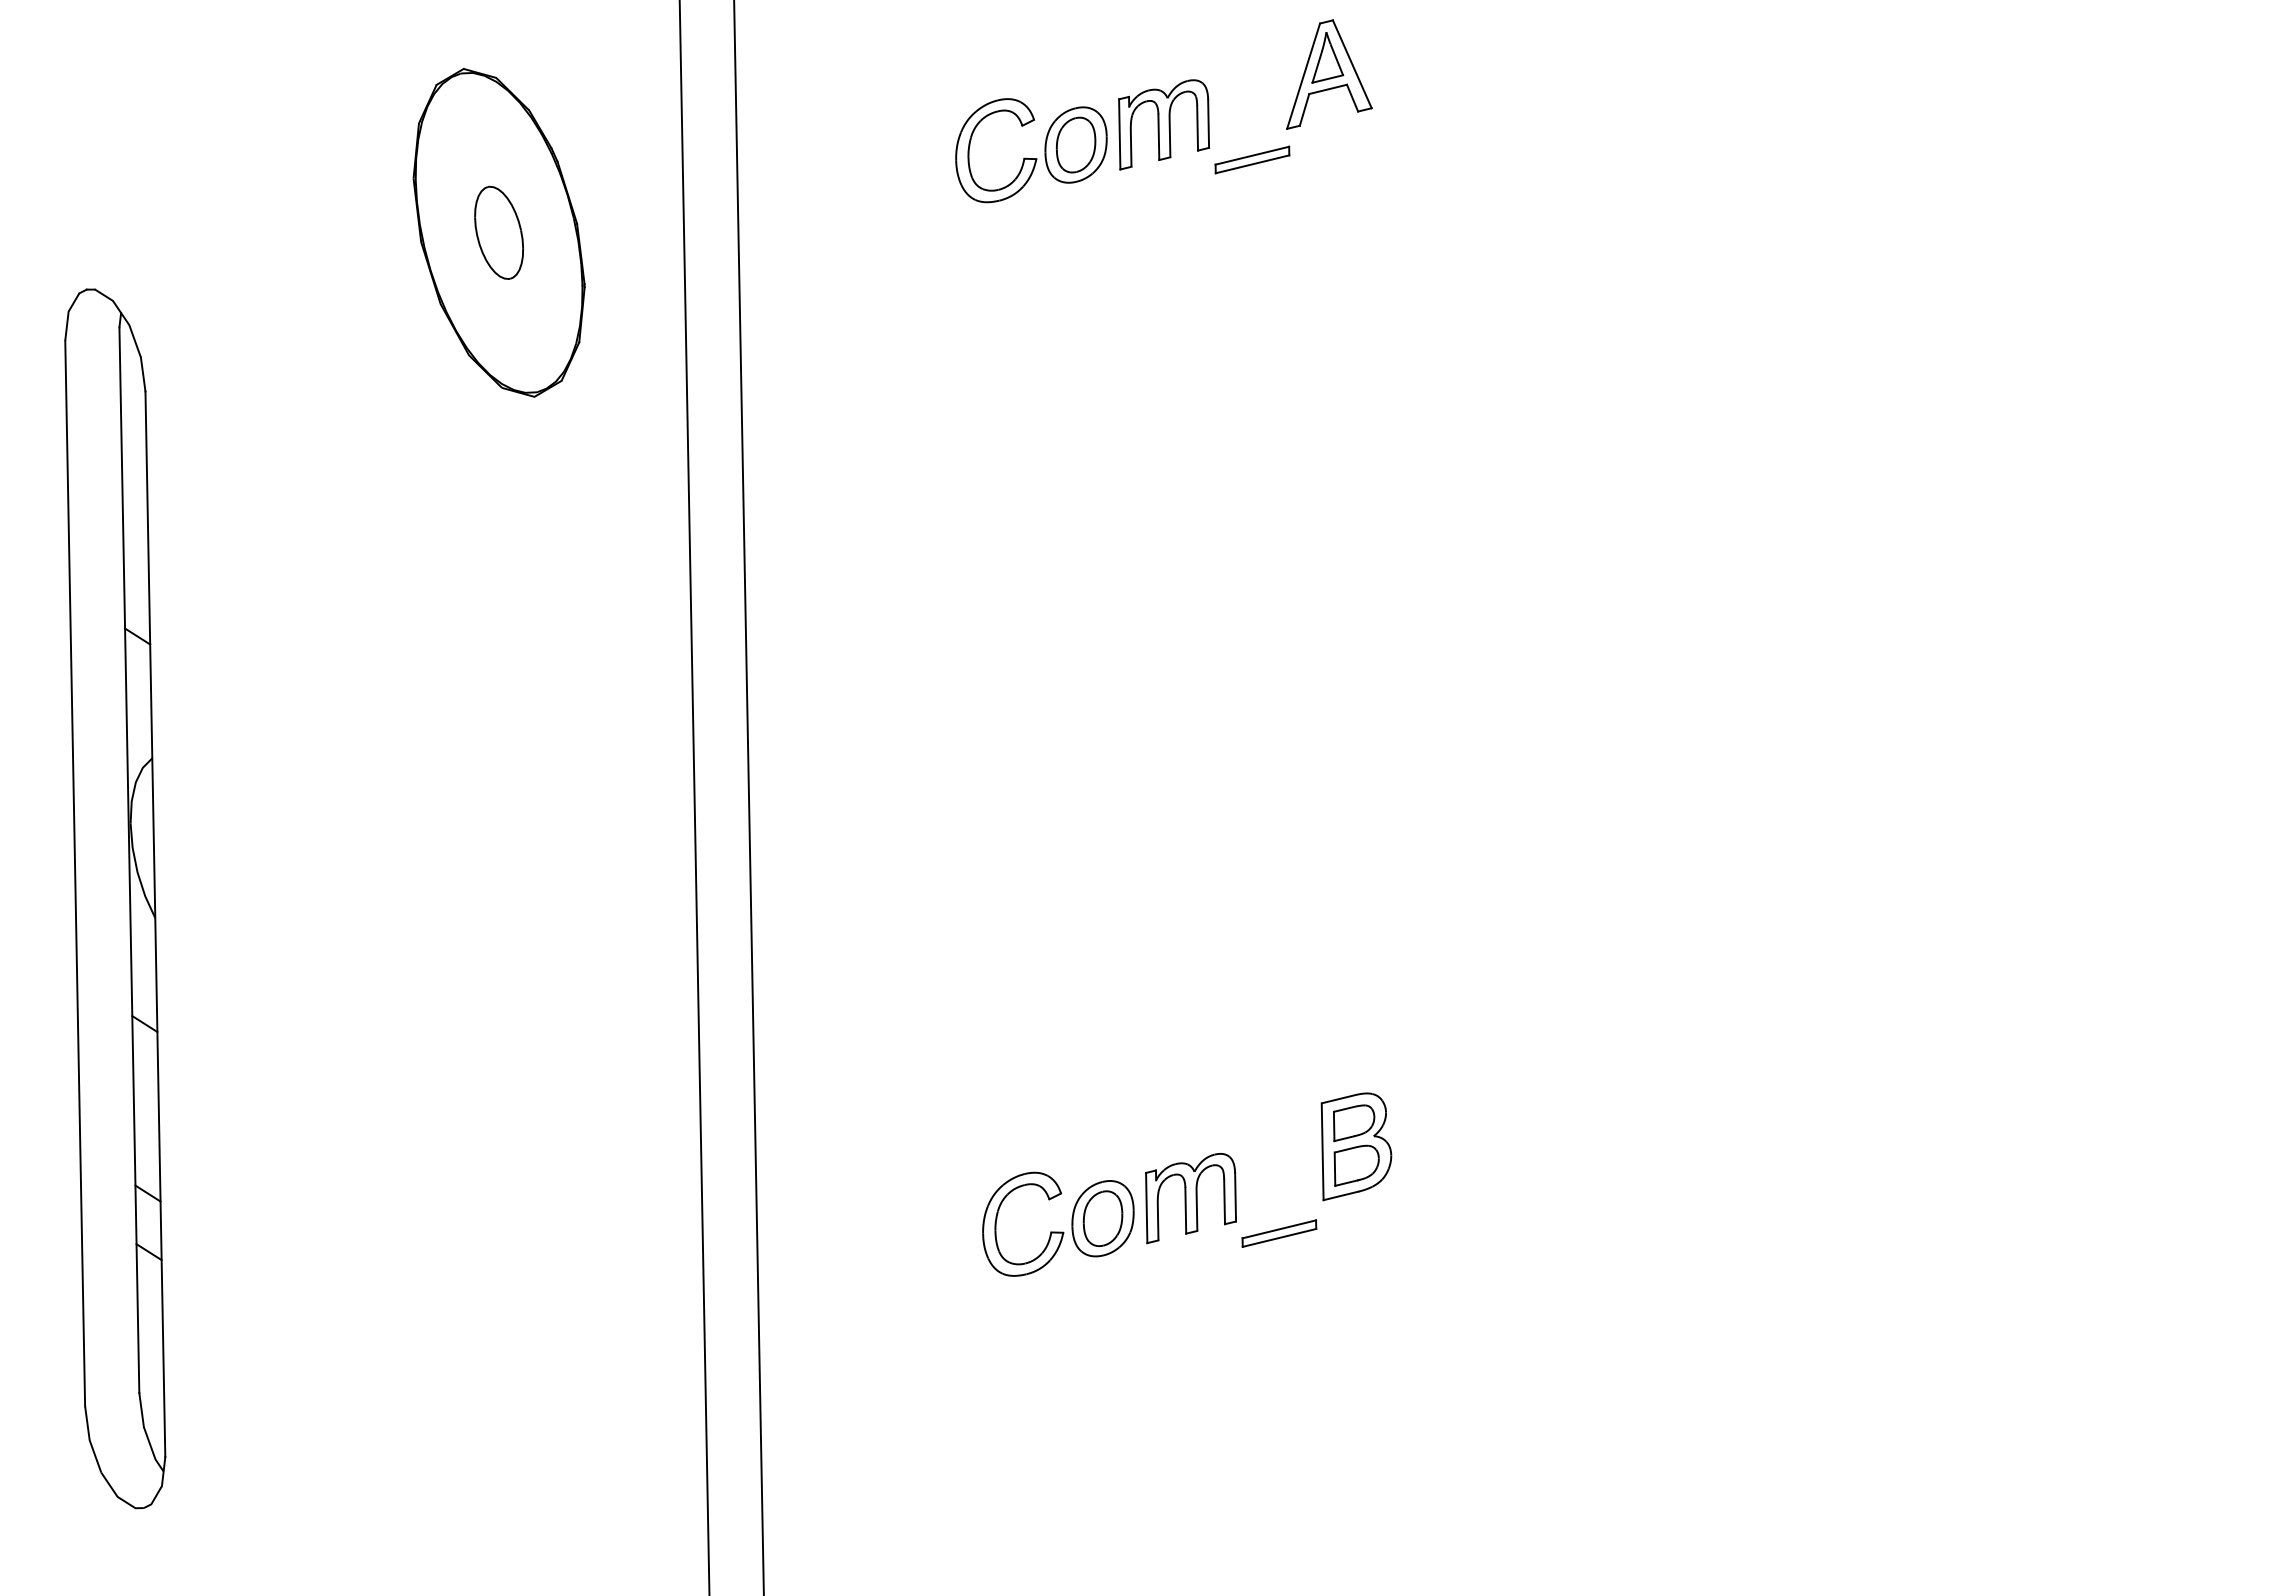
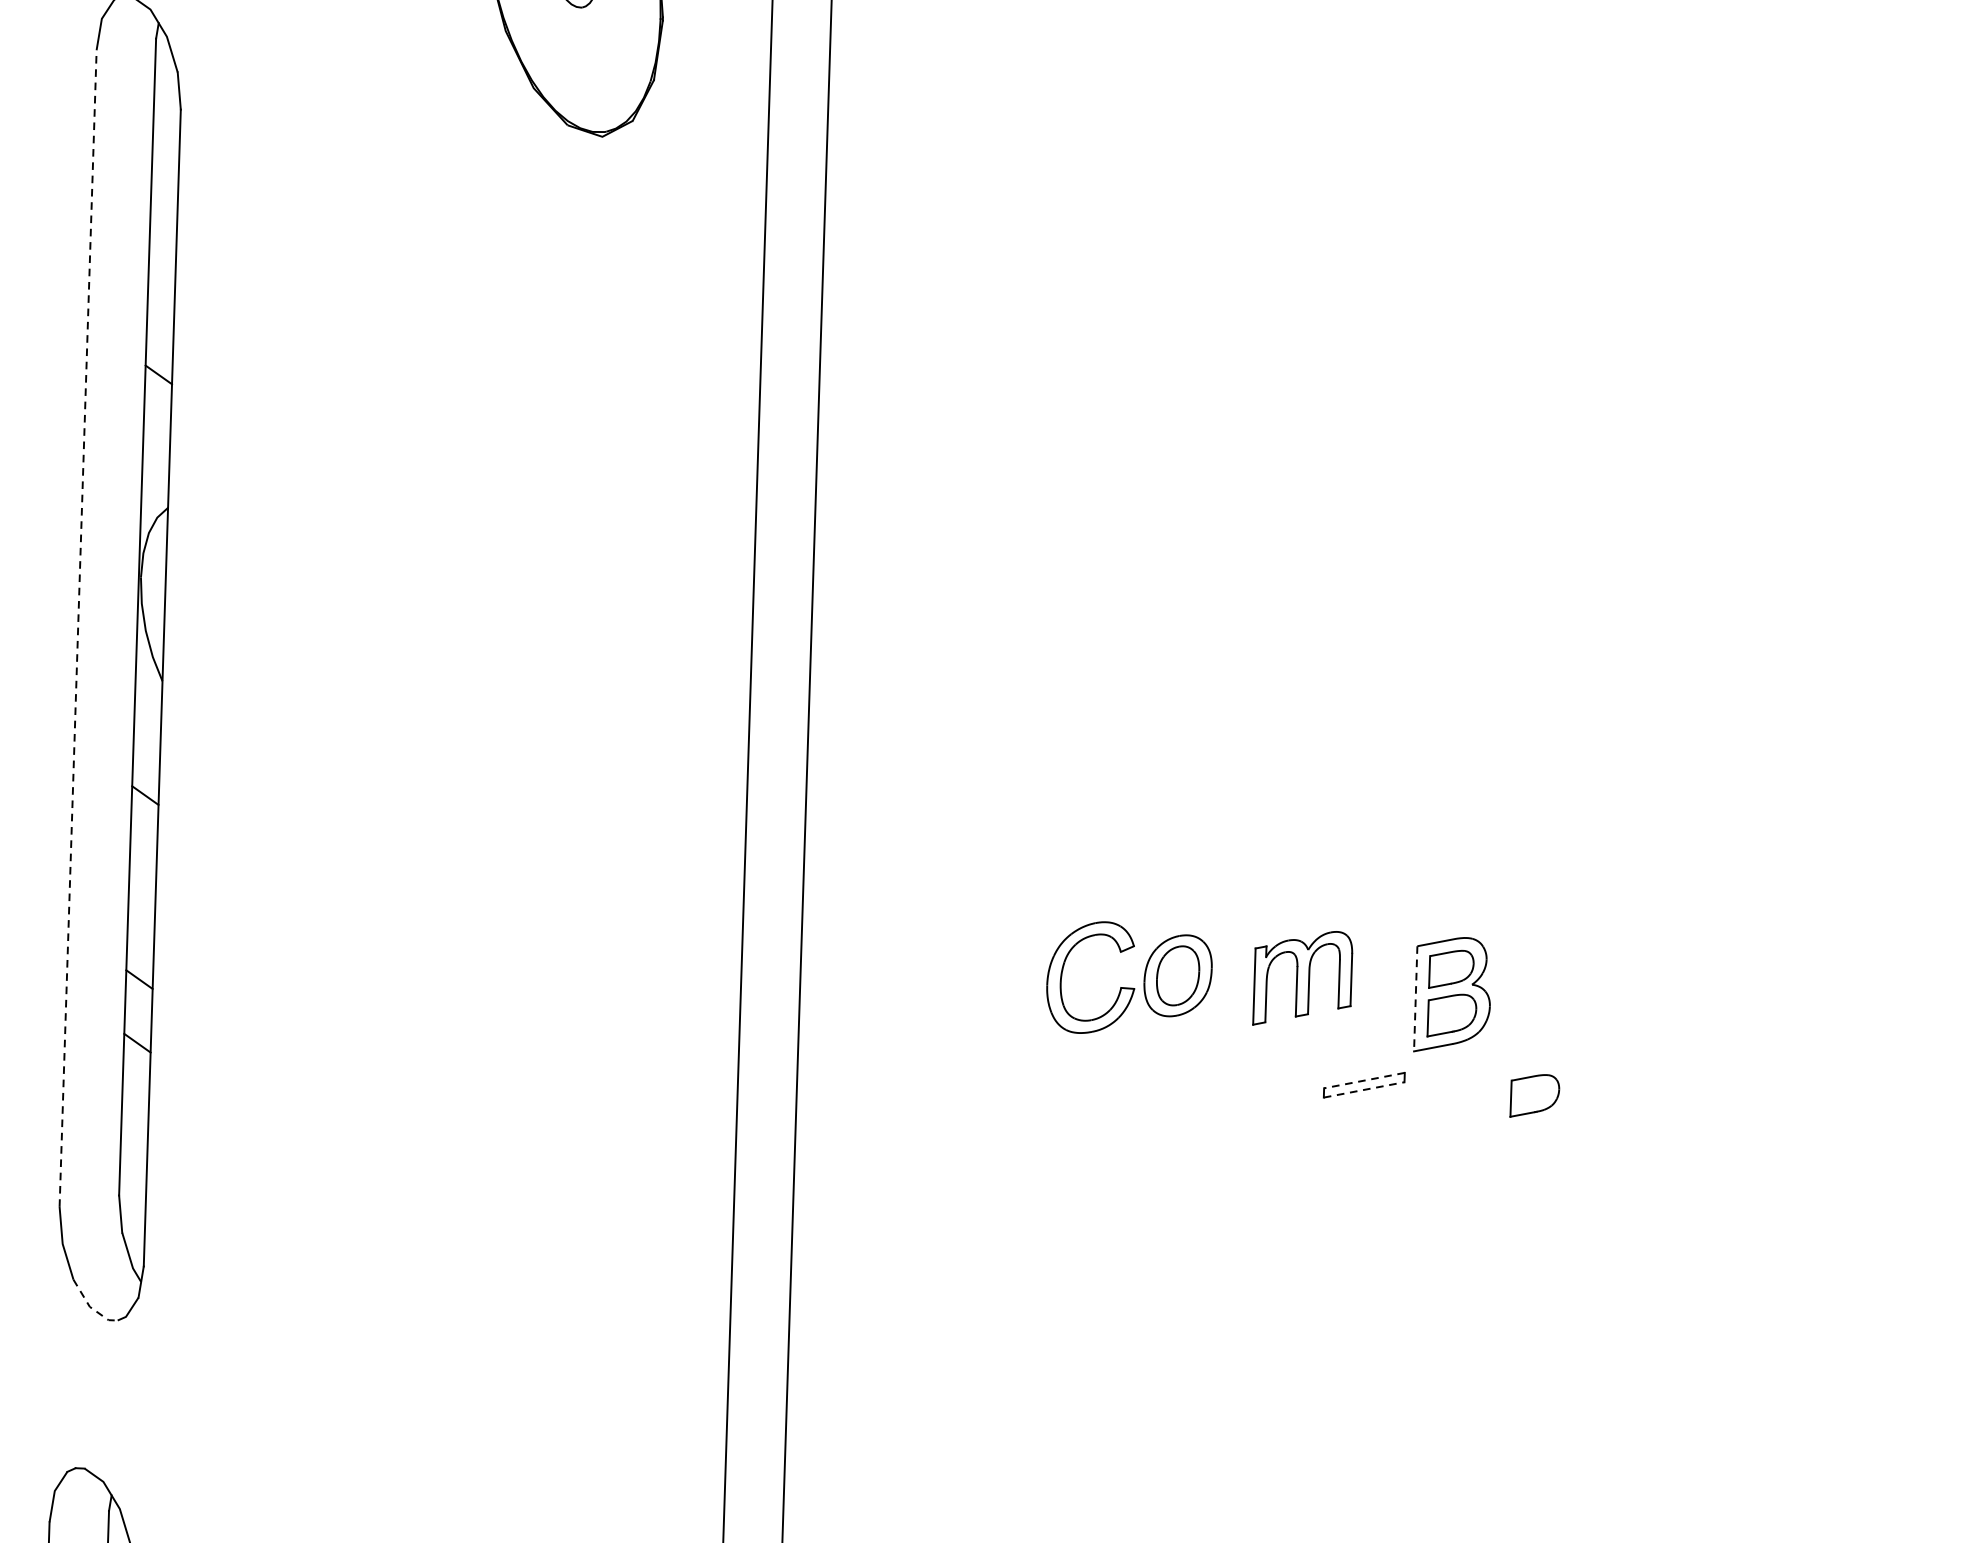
line: (75, 873) -> (78, 628), solid -> dashed
line: (1322, 1152) -> (1415, 999), solid -> dashed
part: (1190, 1198) -> (1302, 978), moved
line: (1279, 1229) -> (1364, 1080), solid -> dashed
part: (1058, 1231) -> (1129, 987), moved
part: (1436, 1235) -> (1534, 1095), added
line: (1279, 1237) -> (1364, 1089), solid -> dashed
line: (118, 1497) -> (90, 1307), solid -> dashed

